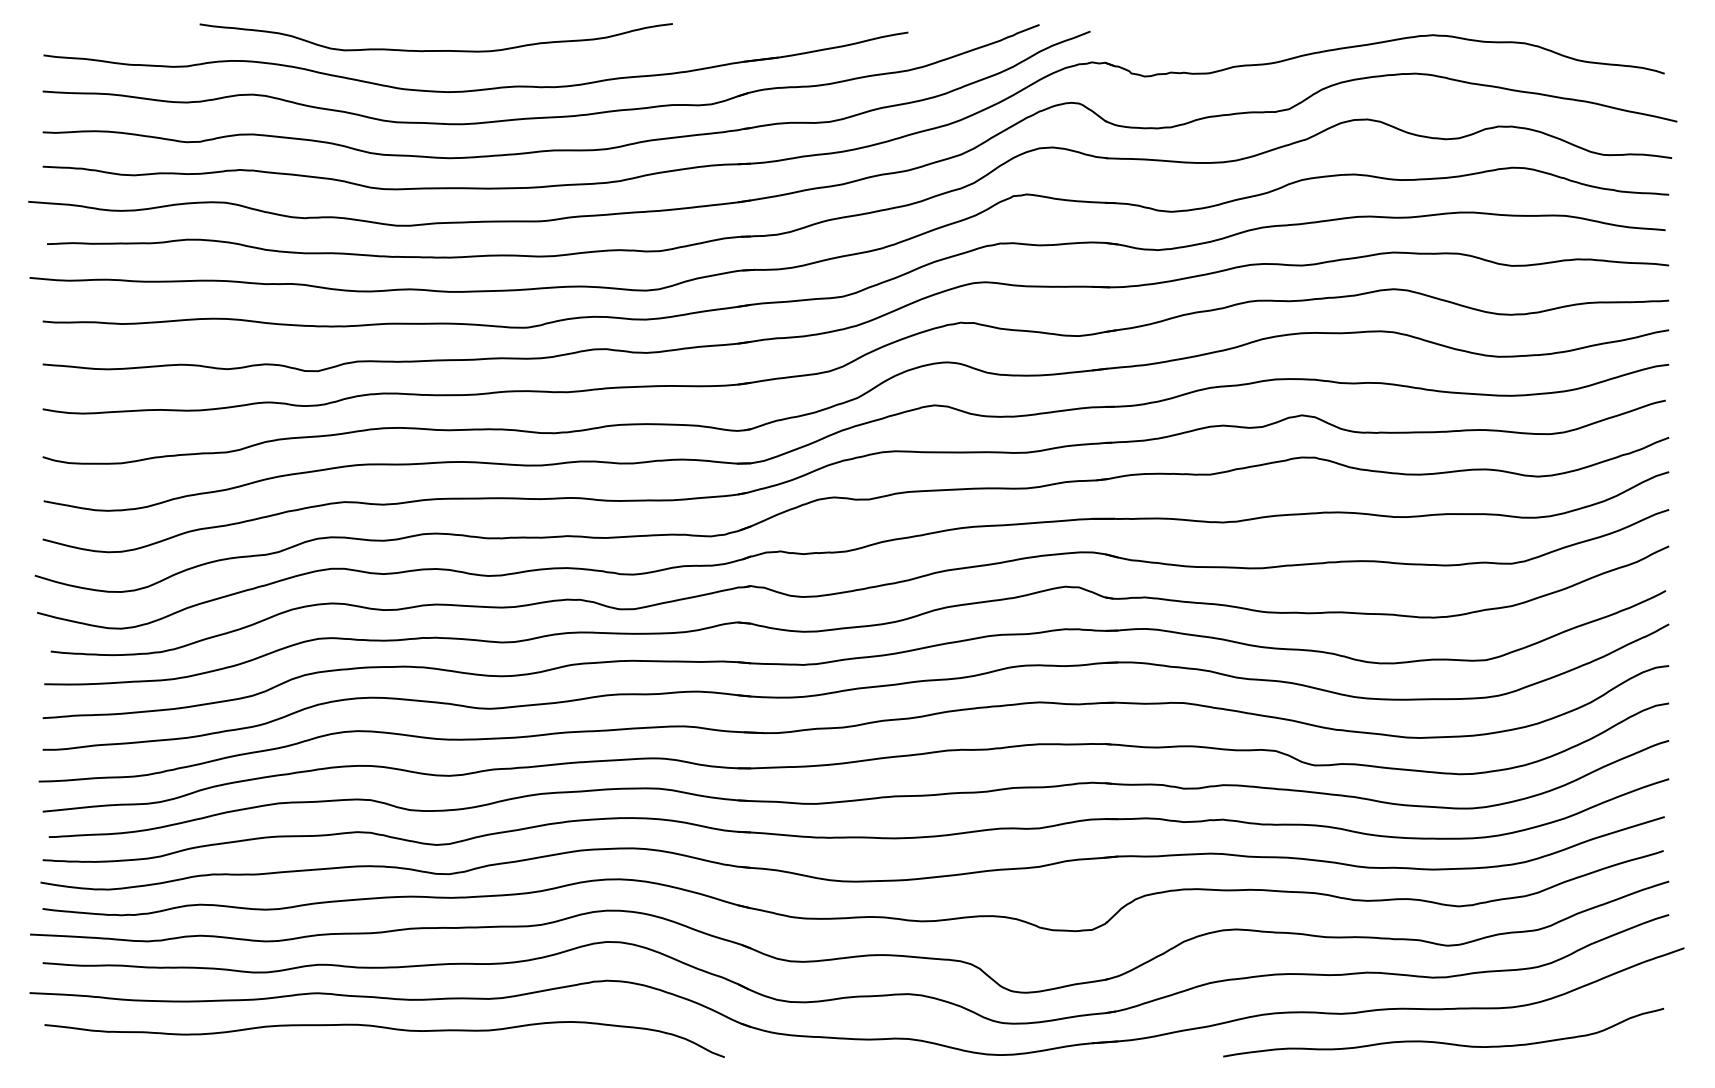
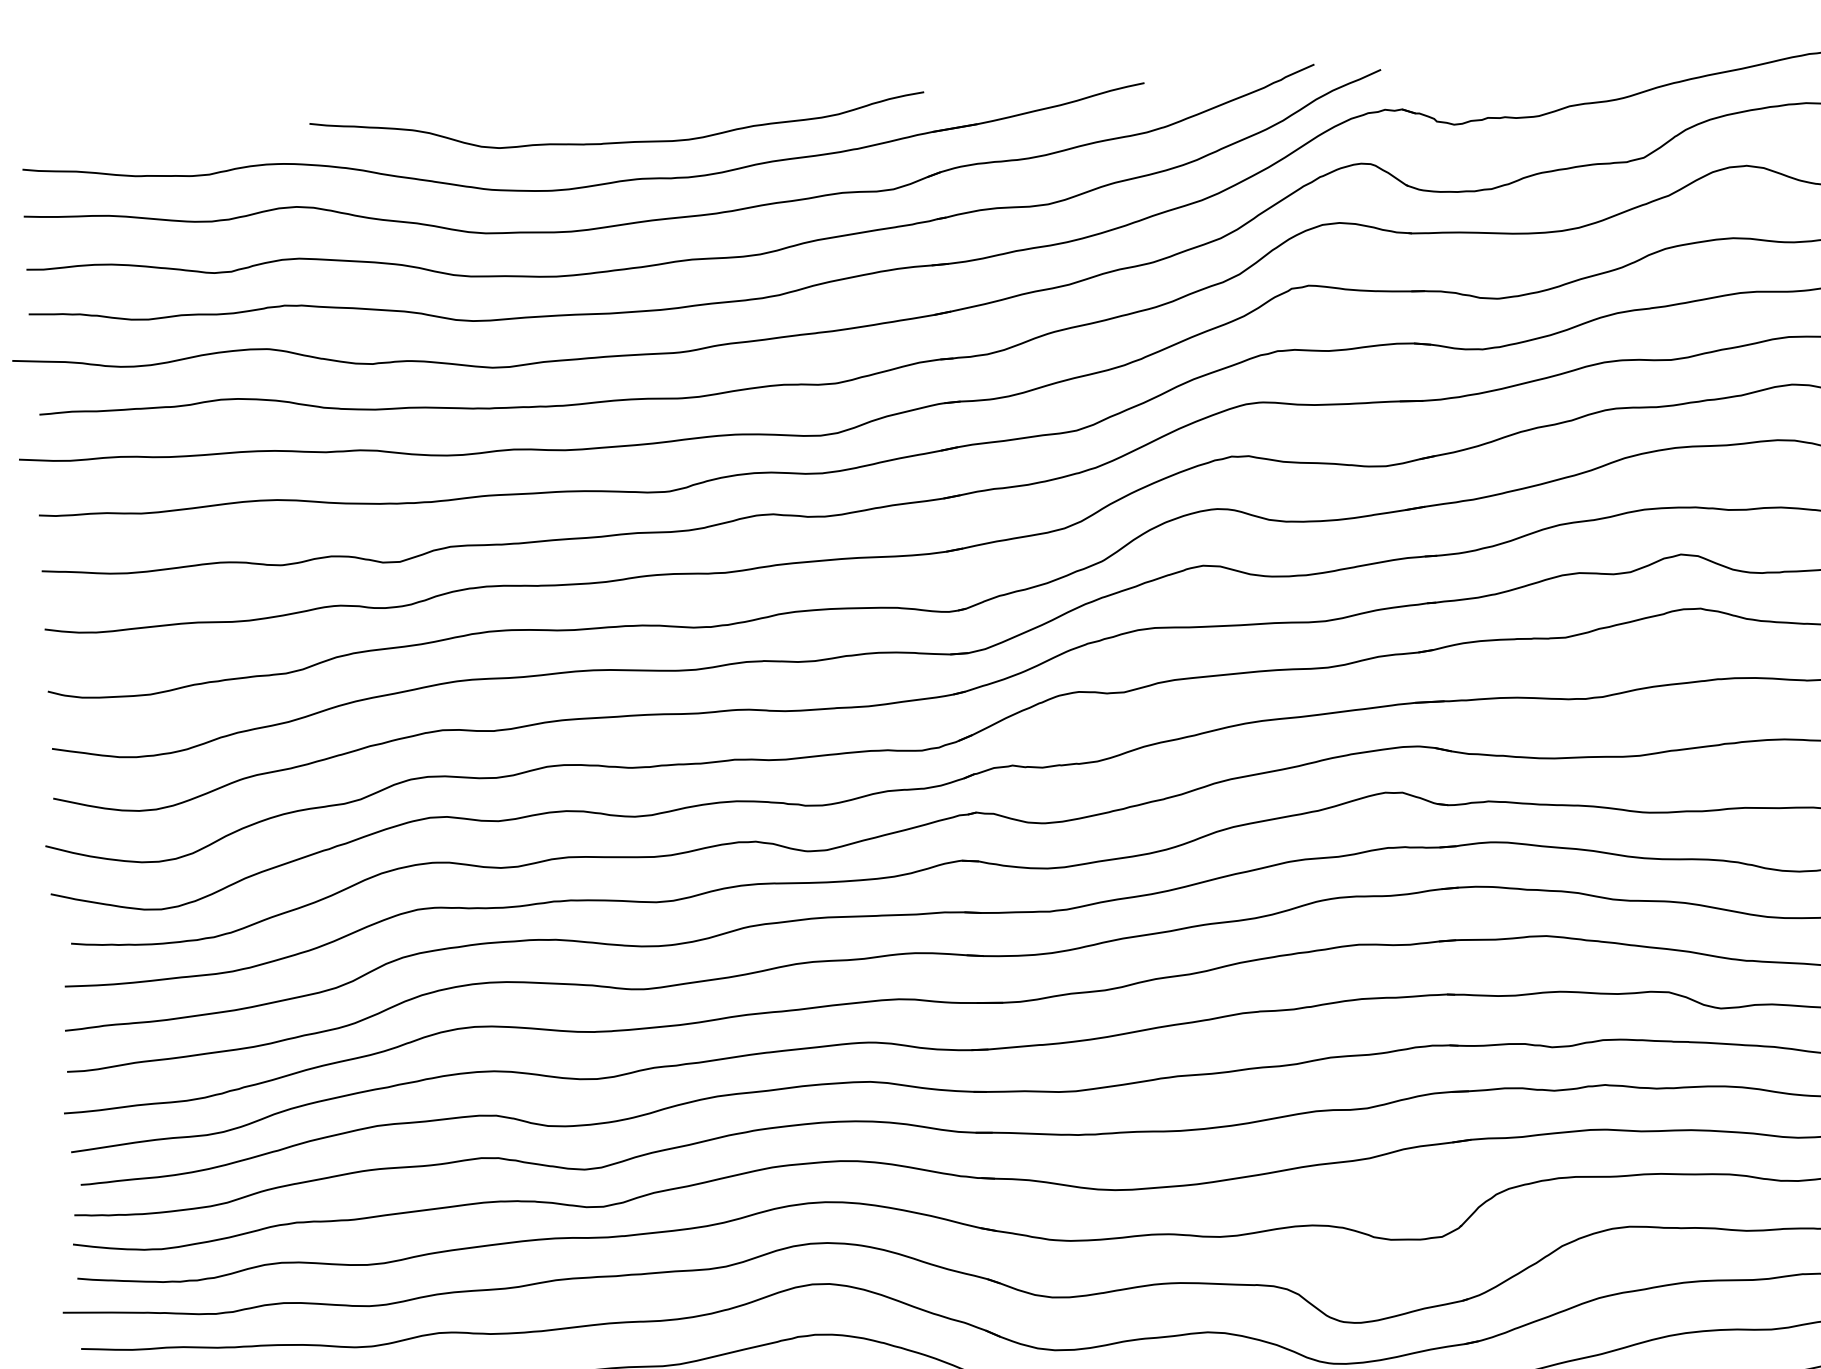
curve: (435, 50) -> (617, 142), moved

